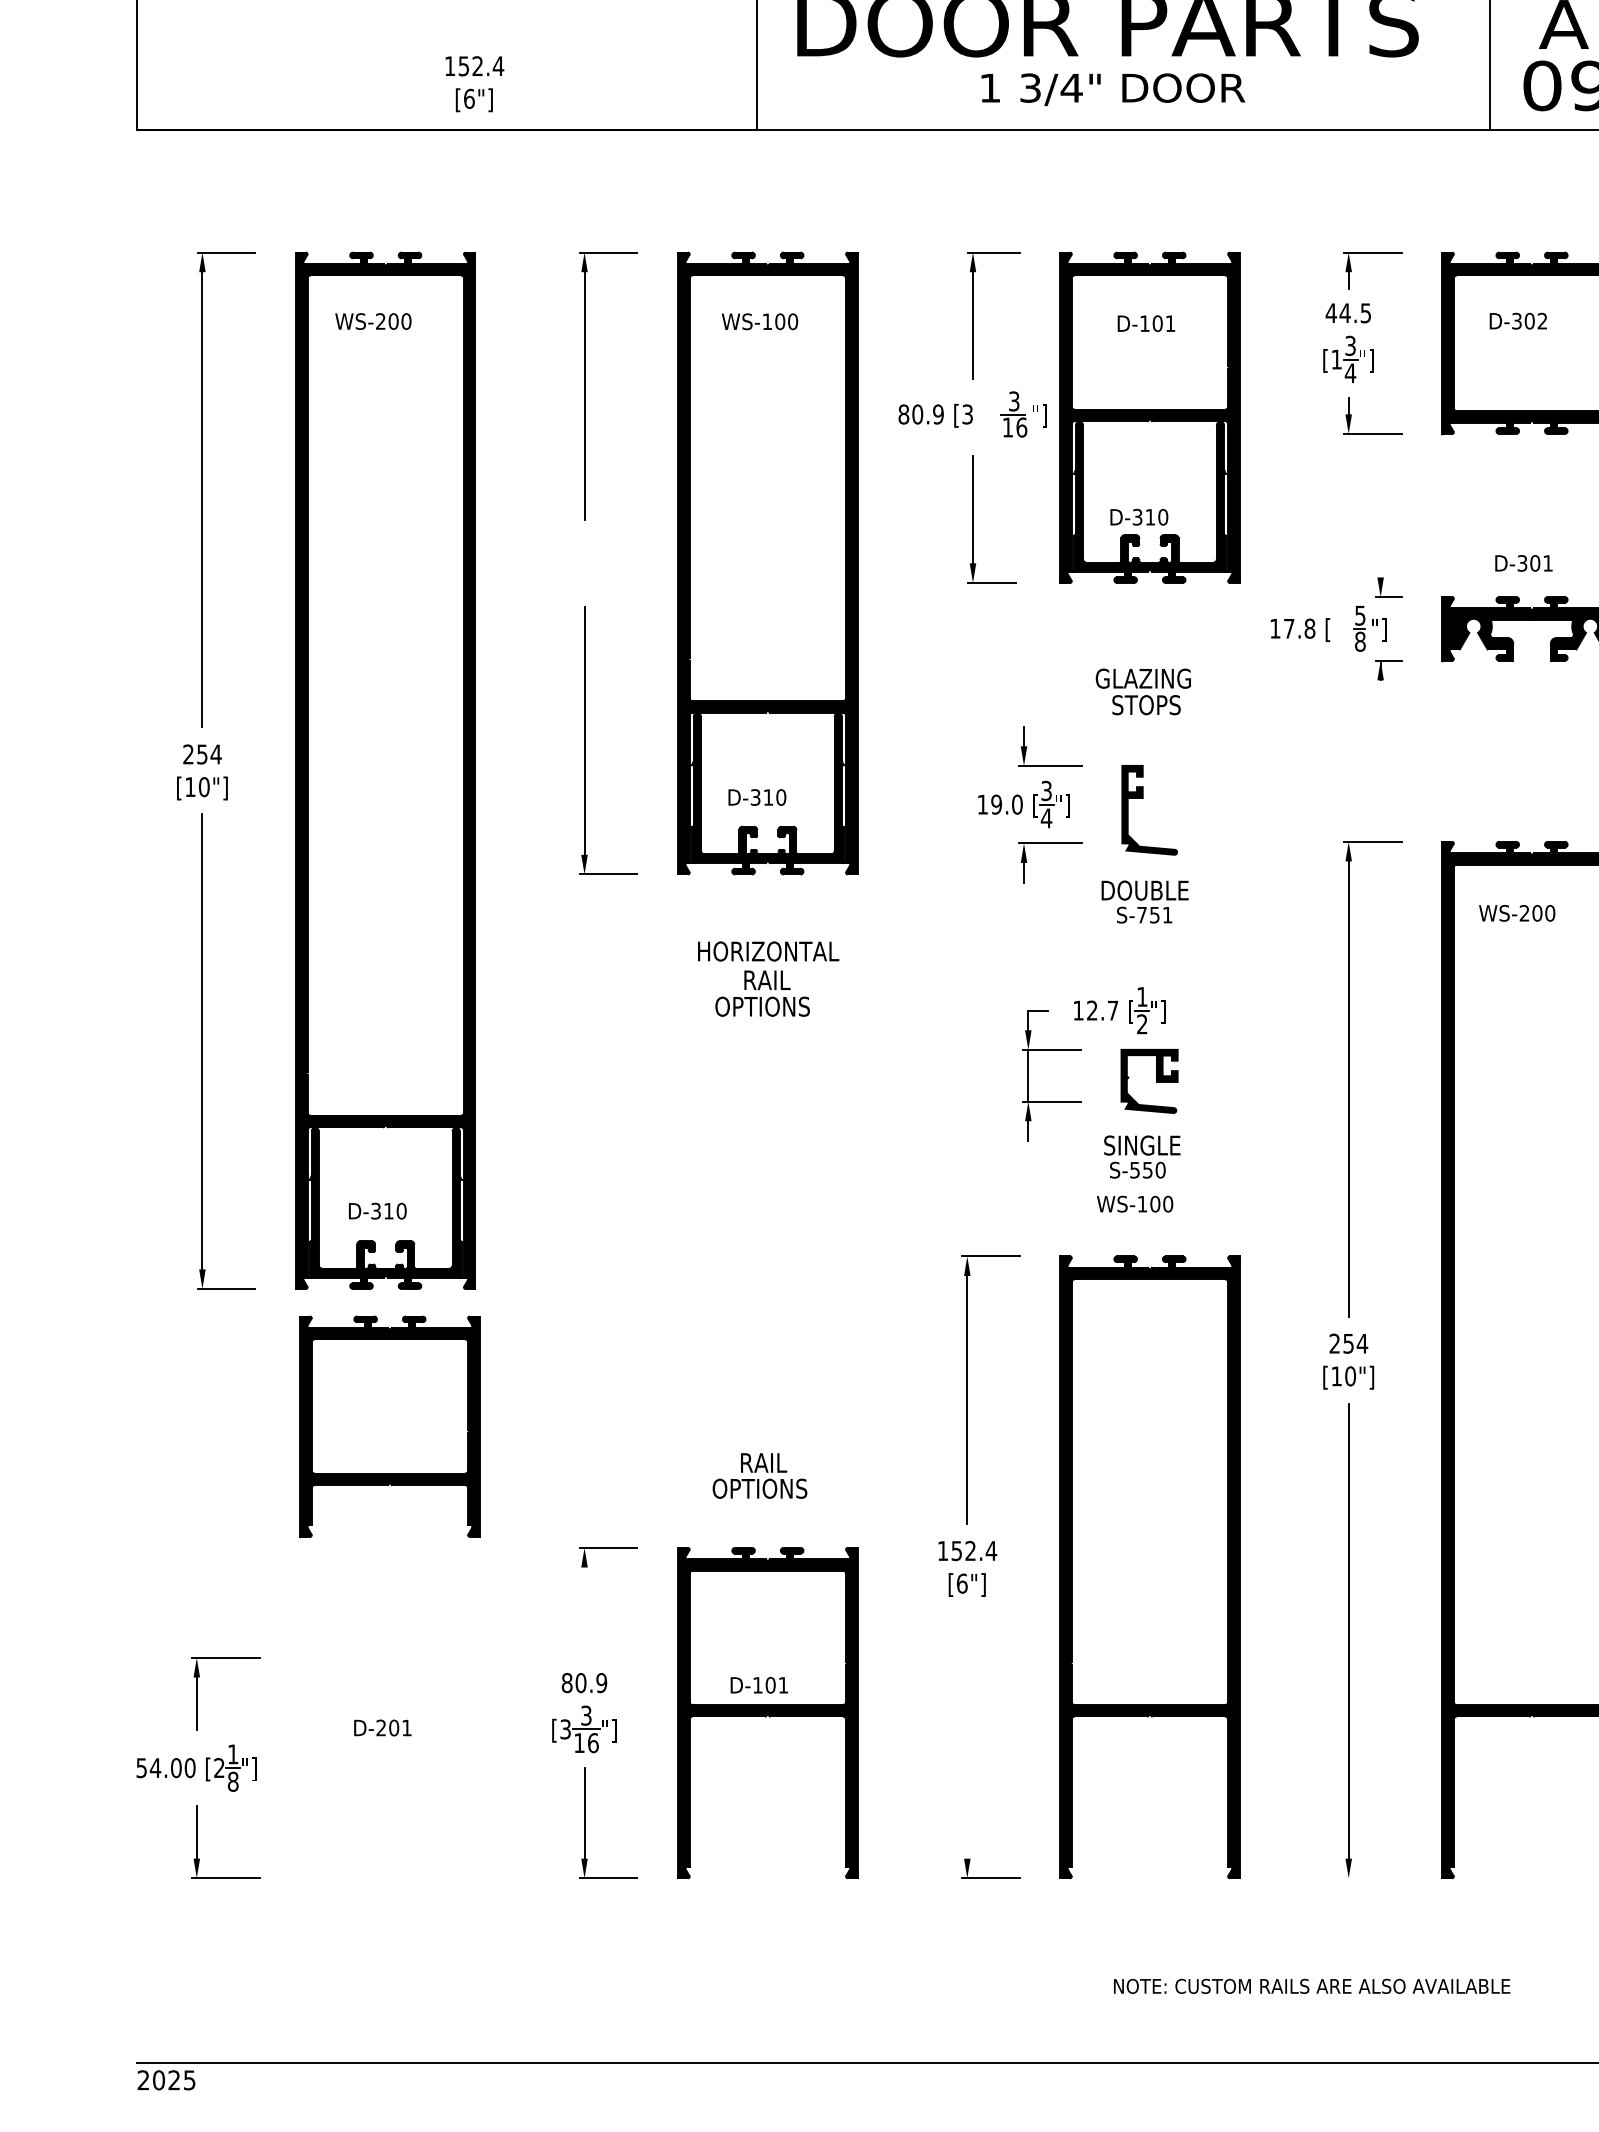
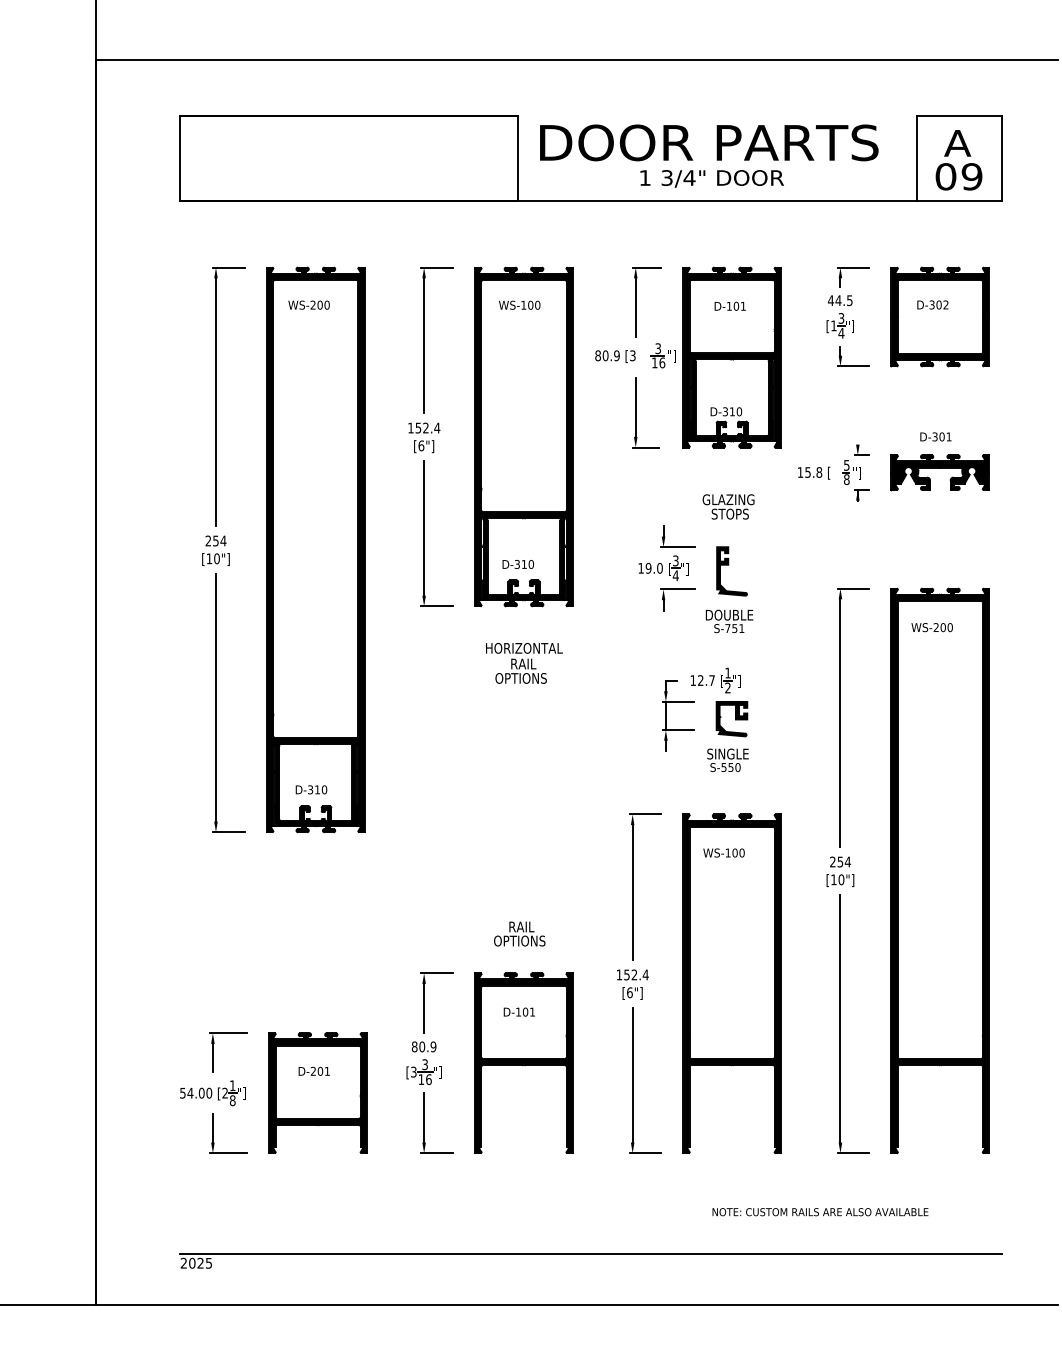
text: (475, 83) -> (424, 437), moved
text: (1288, 628) -> (807, 472), 17.8 -> 15.8
text: (1134, 1203) -> (723, 852), moved
part: (388, 1425) -> (317, 1092), moved
line: (585, 1612) -> (424, 1008), added
text: (757, 1684) -> (518, 1011), moved
line: (966, 1733) -> (632, 1074), added
line: (1372, 1878) -> (853, 1153), added

